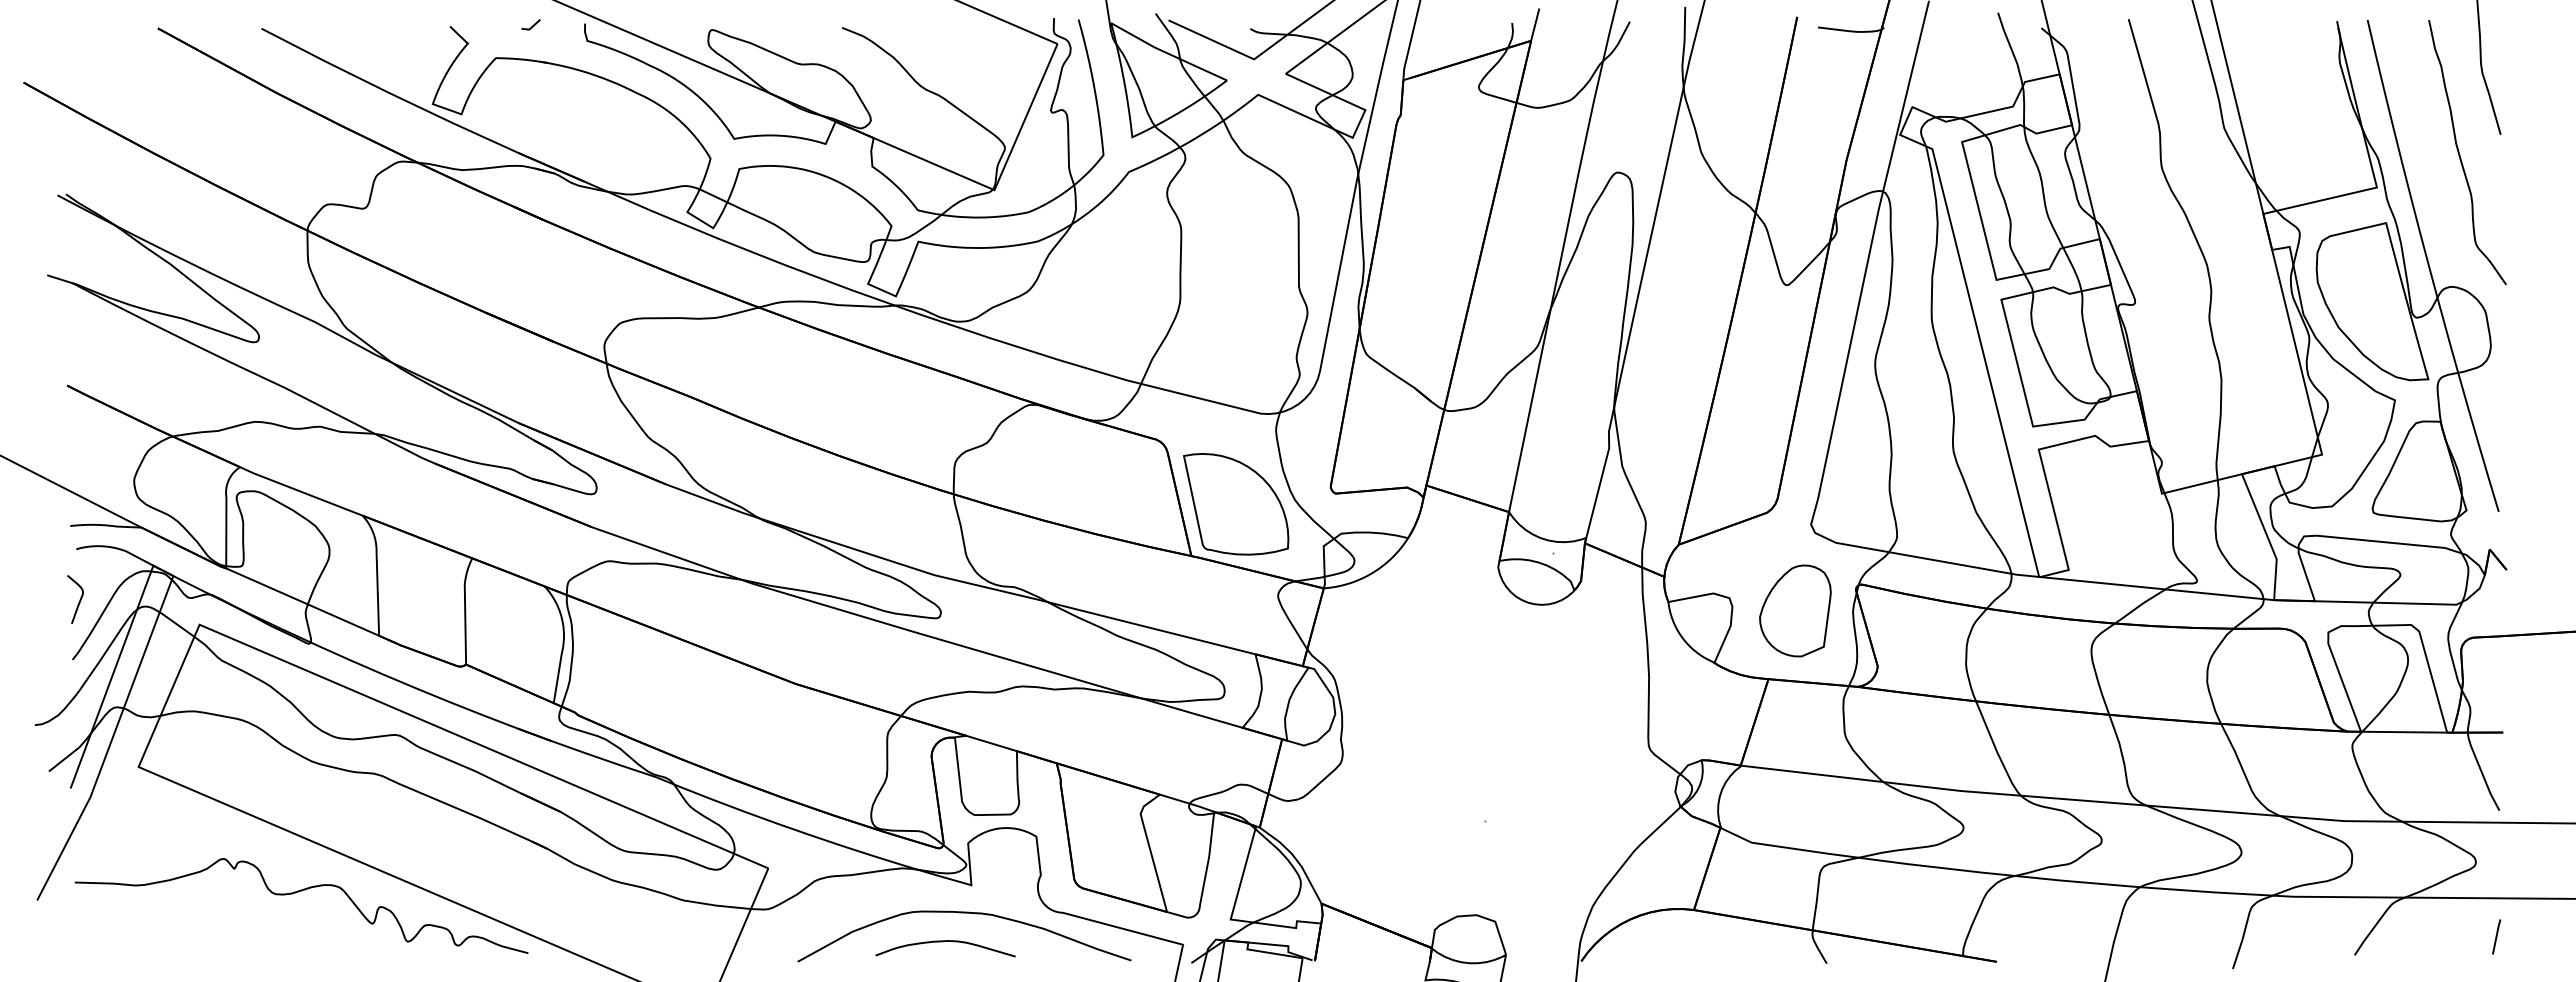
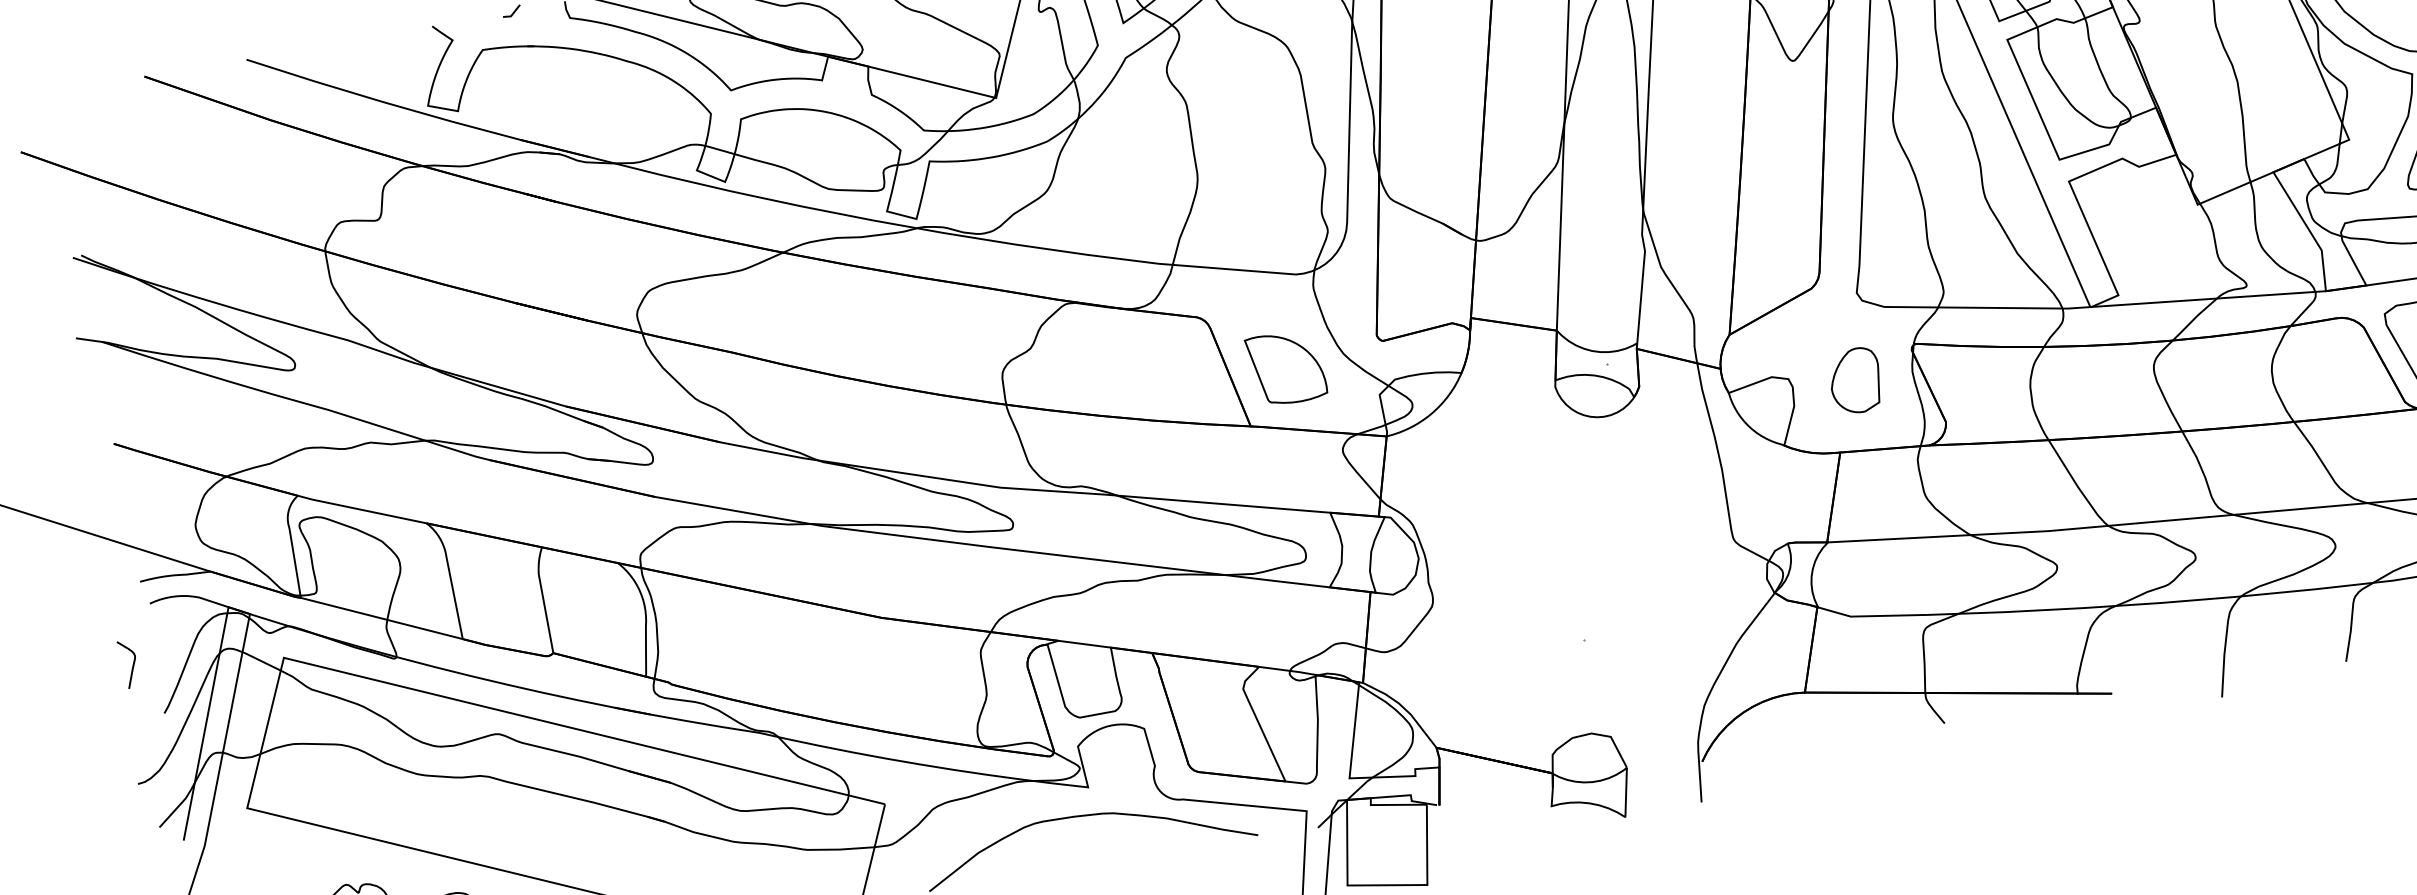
part: (1236, 504) -> (1286, 368), size x0.7
curve: (79, 599) -> (132, 663), moved
part: (1795, 610) -> (1855, 380), size x0.7
curve: (944, 942) -> (1071, 848), removed

